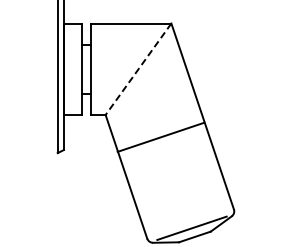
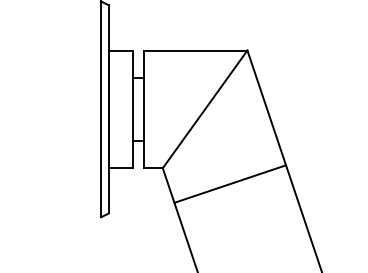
line: (138, 69) -> (205, 109), dashed -> solid
line: (160, 136) -> (229, 183), moved

